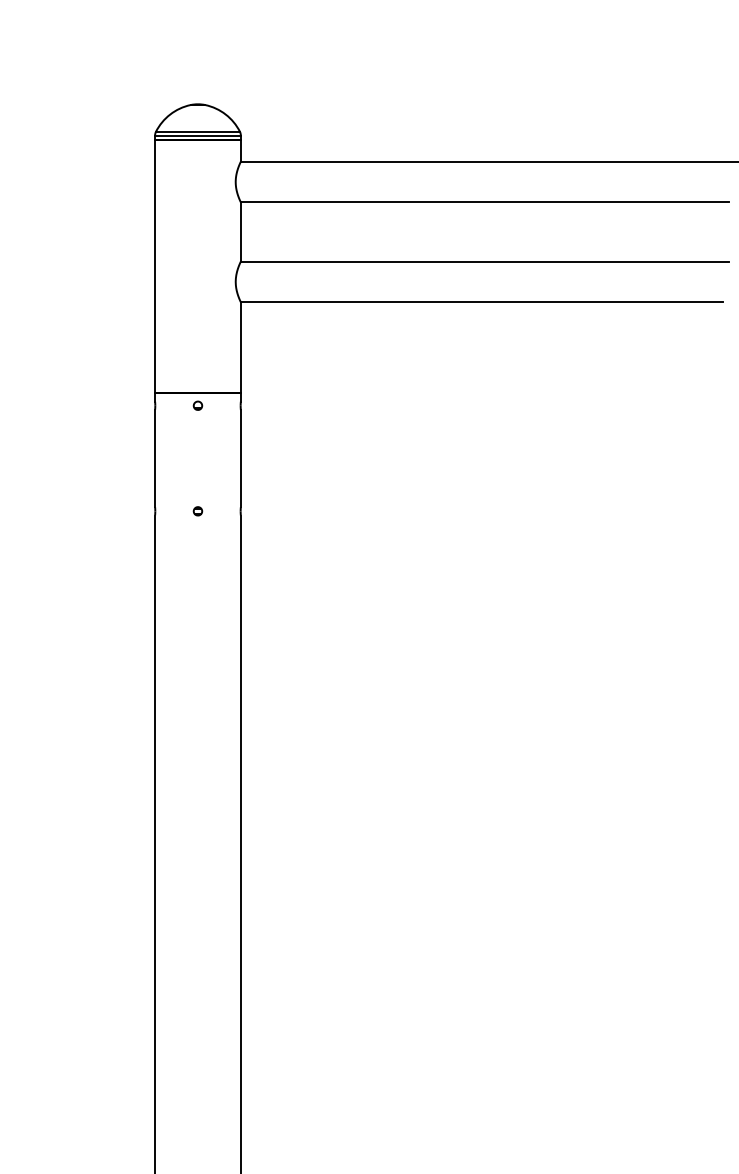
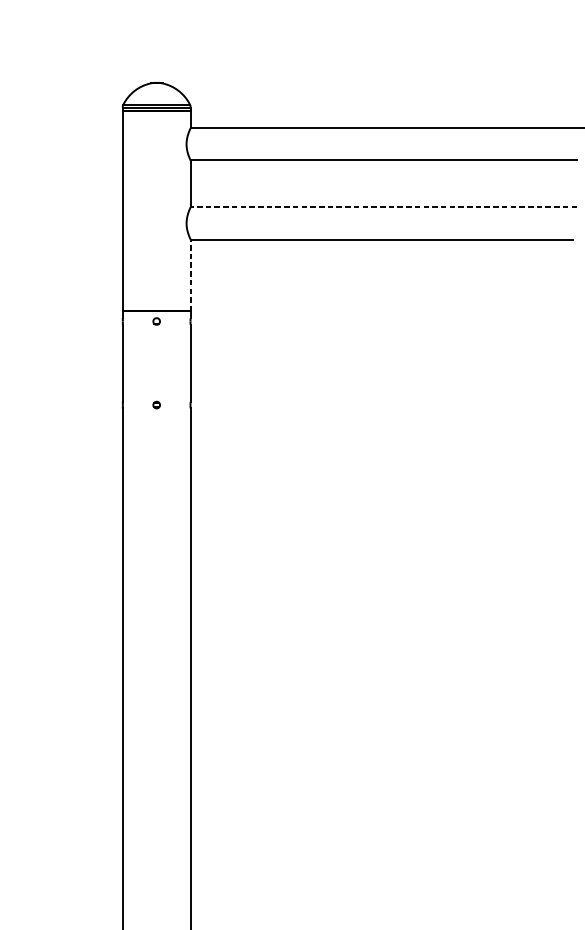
line: (484, 261) -> (383, 207), solid -> dashed
line: (240, 347) -> (190, 275), solid -> dashed

